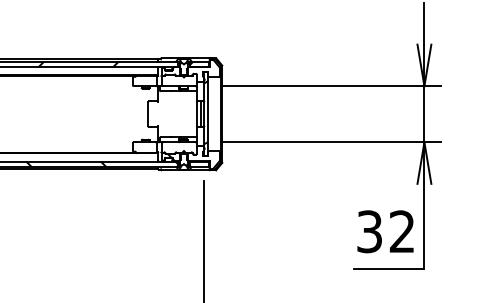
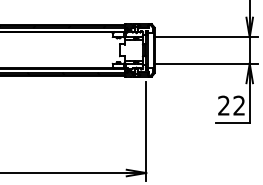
text: (368, 231) -> (223, 105), 32 -> 22

